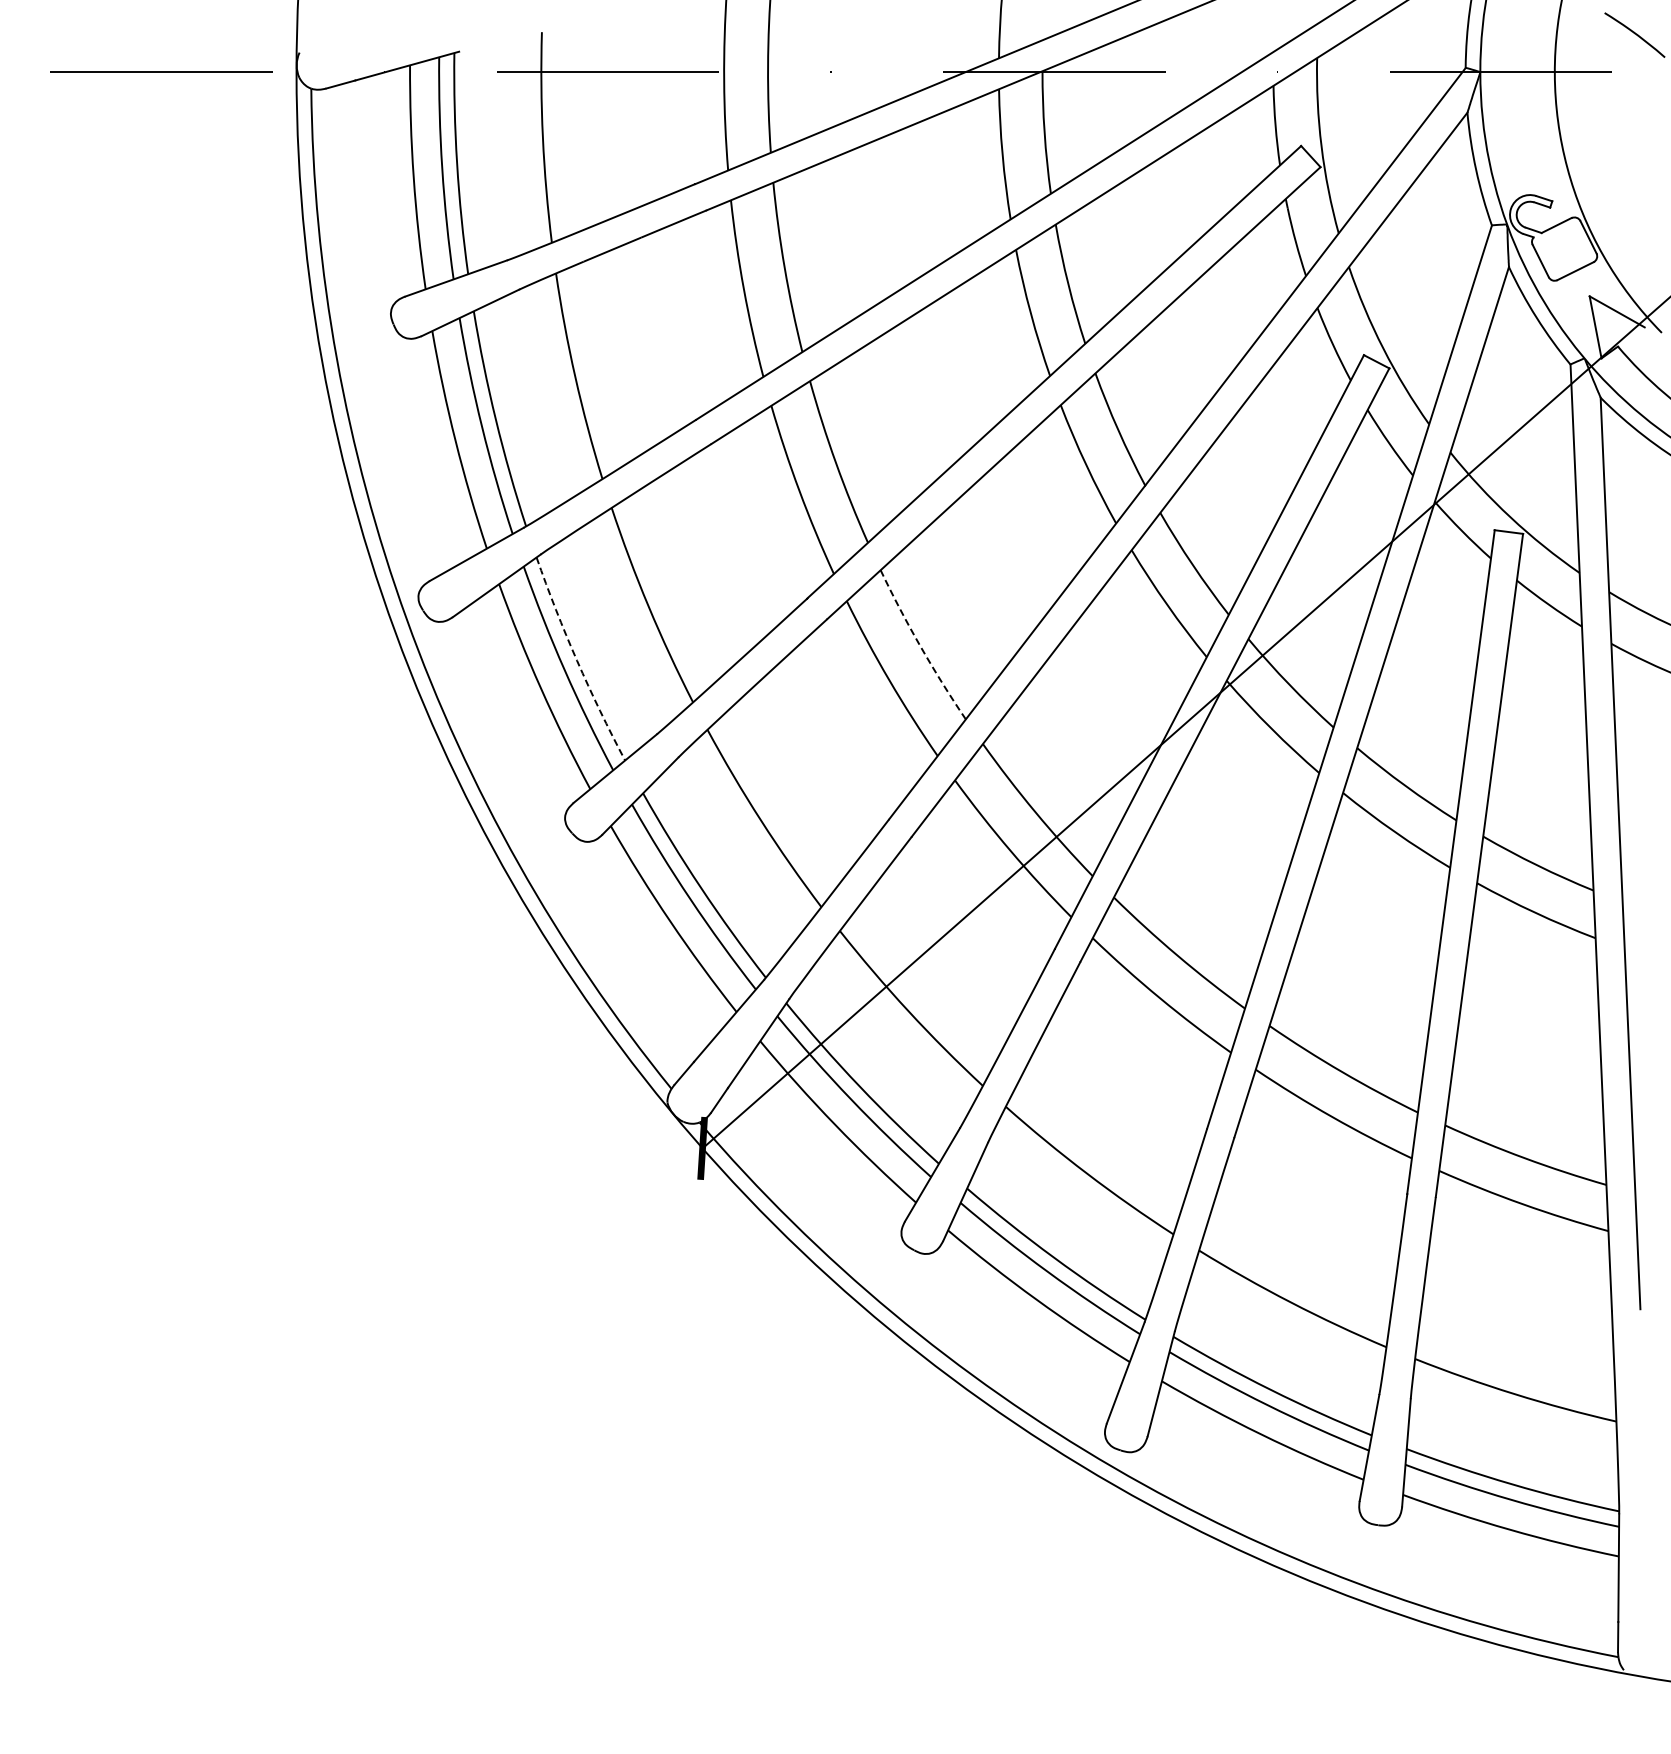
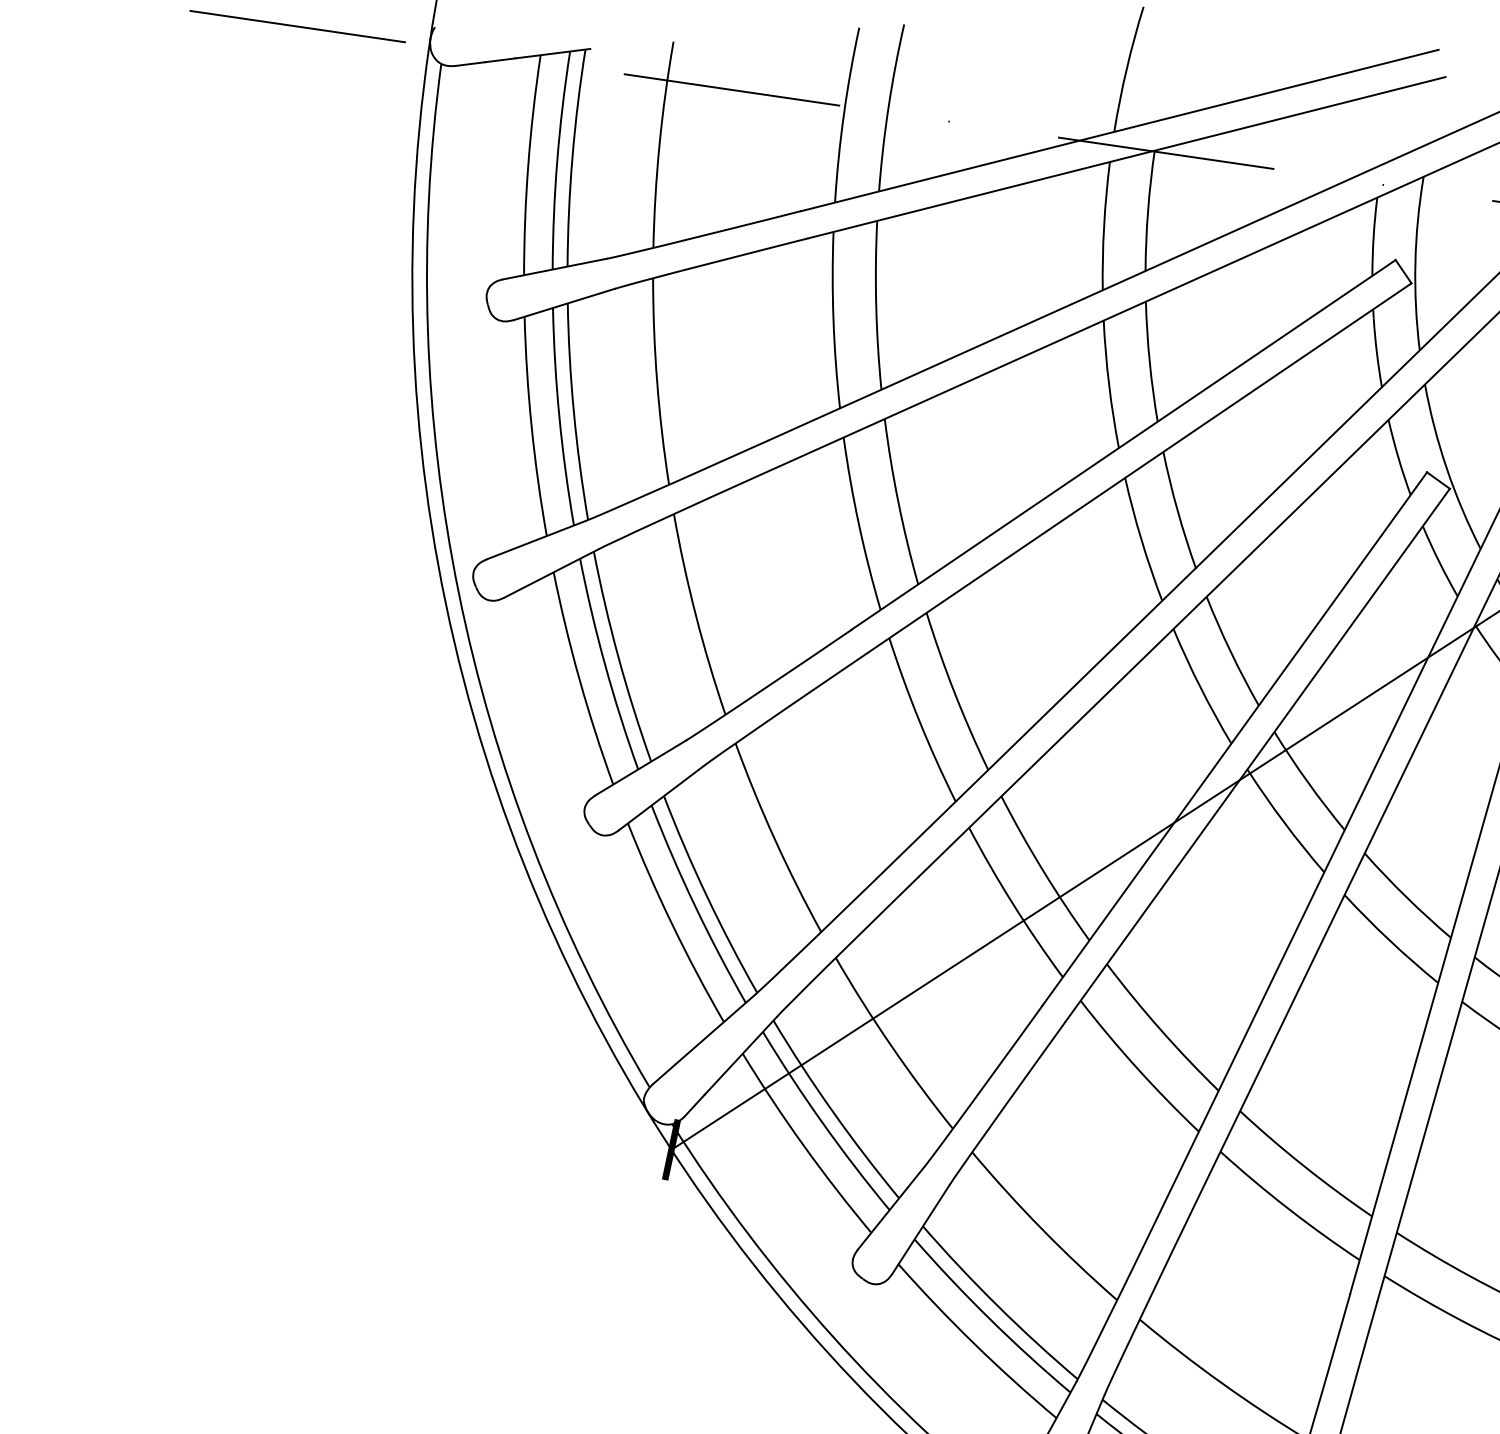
arc: (920, 646) -> (954, 692), dashed -> solid
arc: (577, 660) -> (619, 657), dashed -> solid

